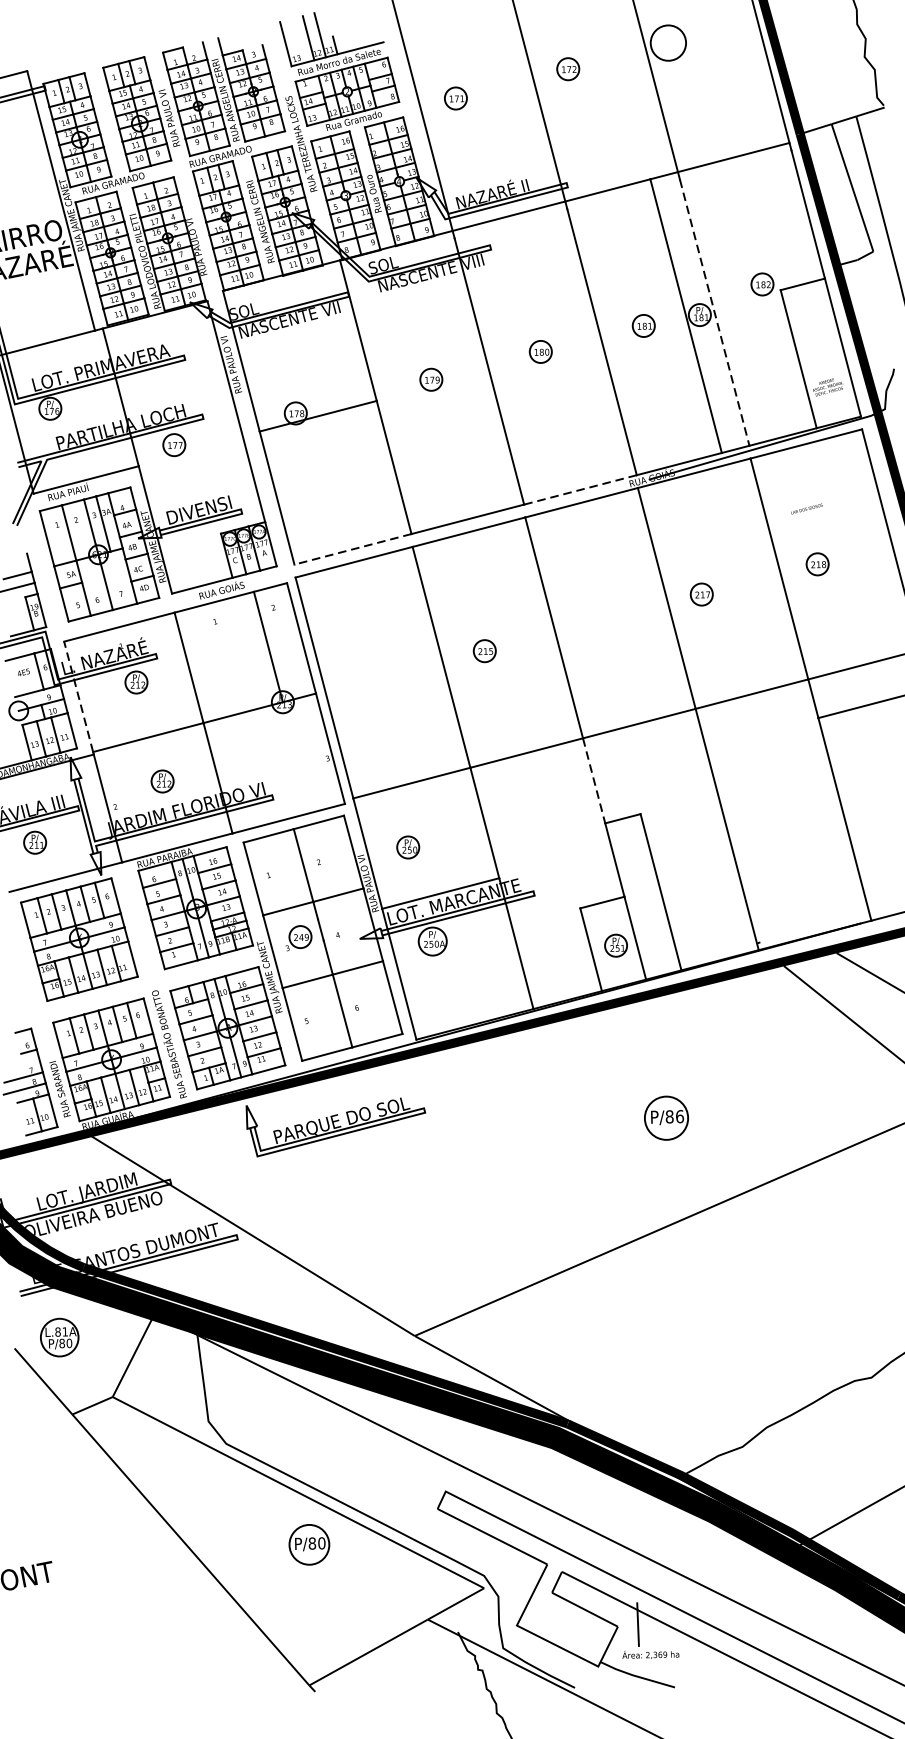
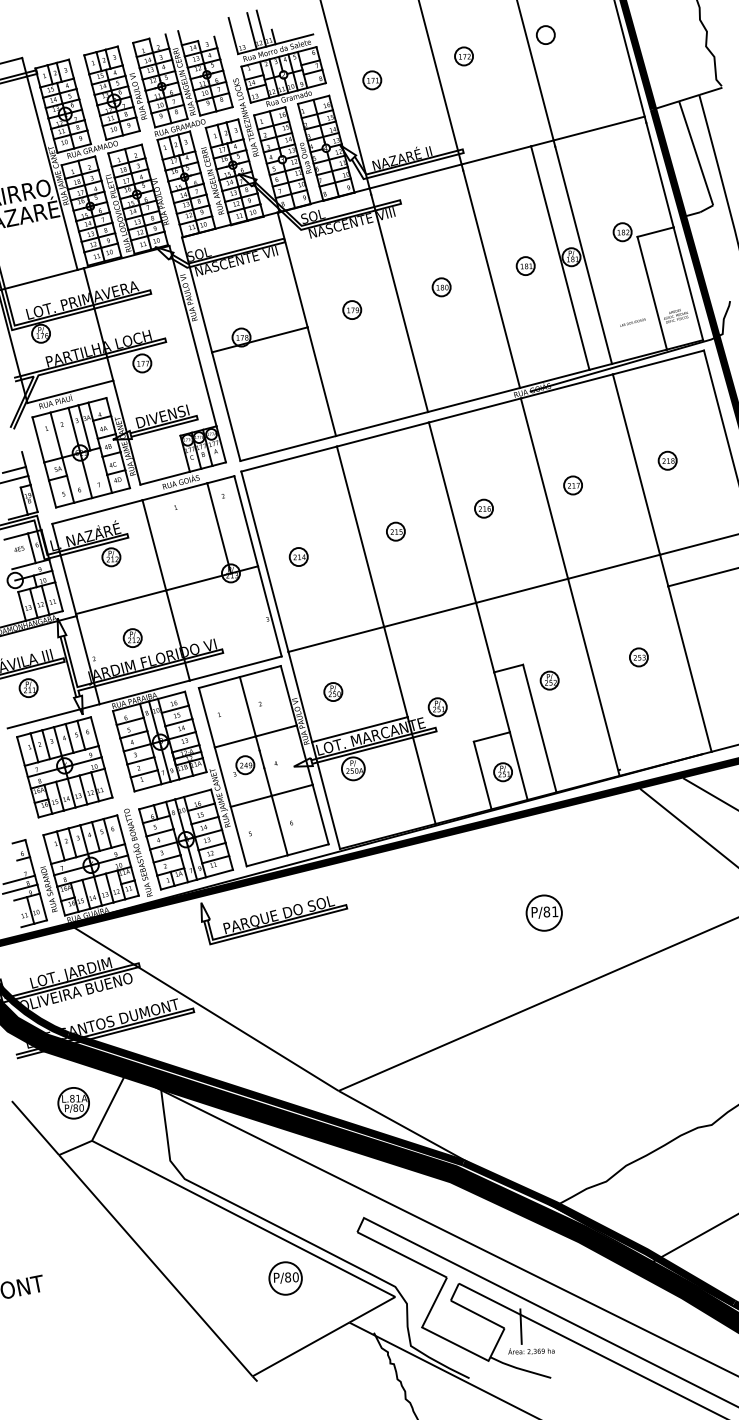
circle: (668, 43) -> (545, 35), size x0.62
line: (714, 312) -> (583, 255), dashed -> solid
line: (581, 490) -> (474, 400), dashed -> solid
text: (806, 508) -> (632, 322), moved
line: (352, 549) -> (287, 448), dashed -> solid
part: (592, 622) -> (483, 508), added
part: (365, 681) -> (298, 556), added
line: (79, 696) -> (64, 568), dashed -> solid
line: (594, 780) -> (485, 637), dashed -> solid
part: (781, 805) -> (638, 657), added
part: (672, 833) -> (549, 680), added
part: (535, 866) -> (437, 707), added
text: (680, 1116) -> (555, 911), P/86 -> P/81
part: (59, 1337) -> (73, 1103), moved
part: (309, 1544) -> (285, 1278), moved

